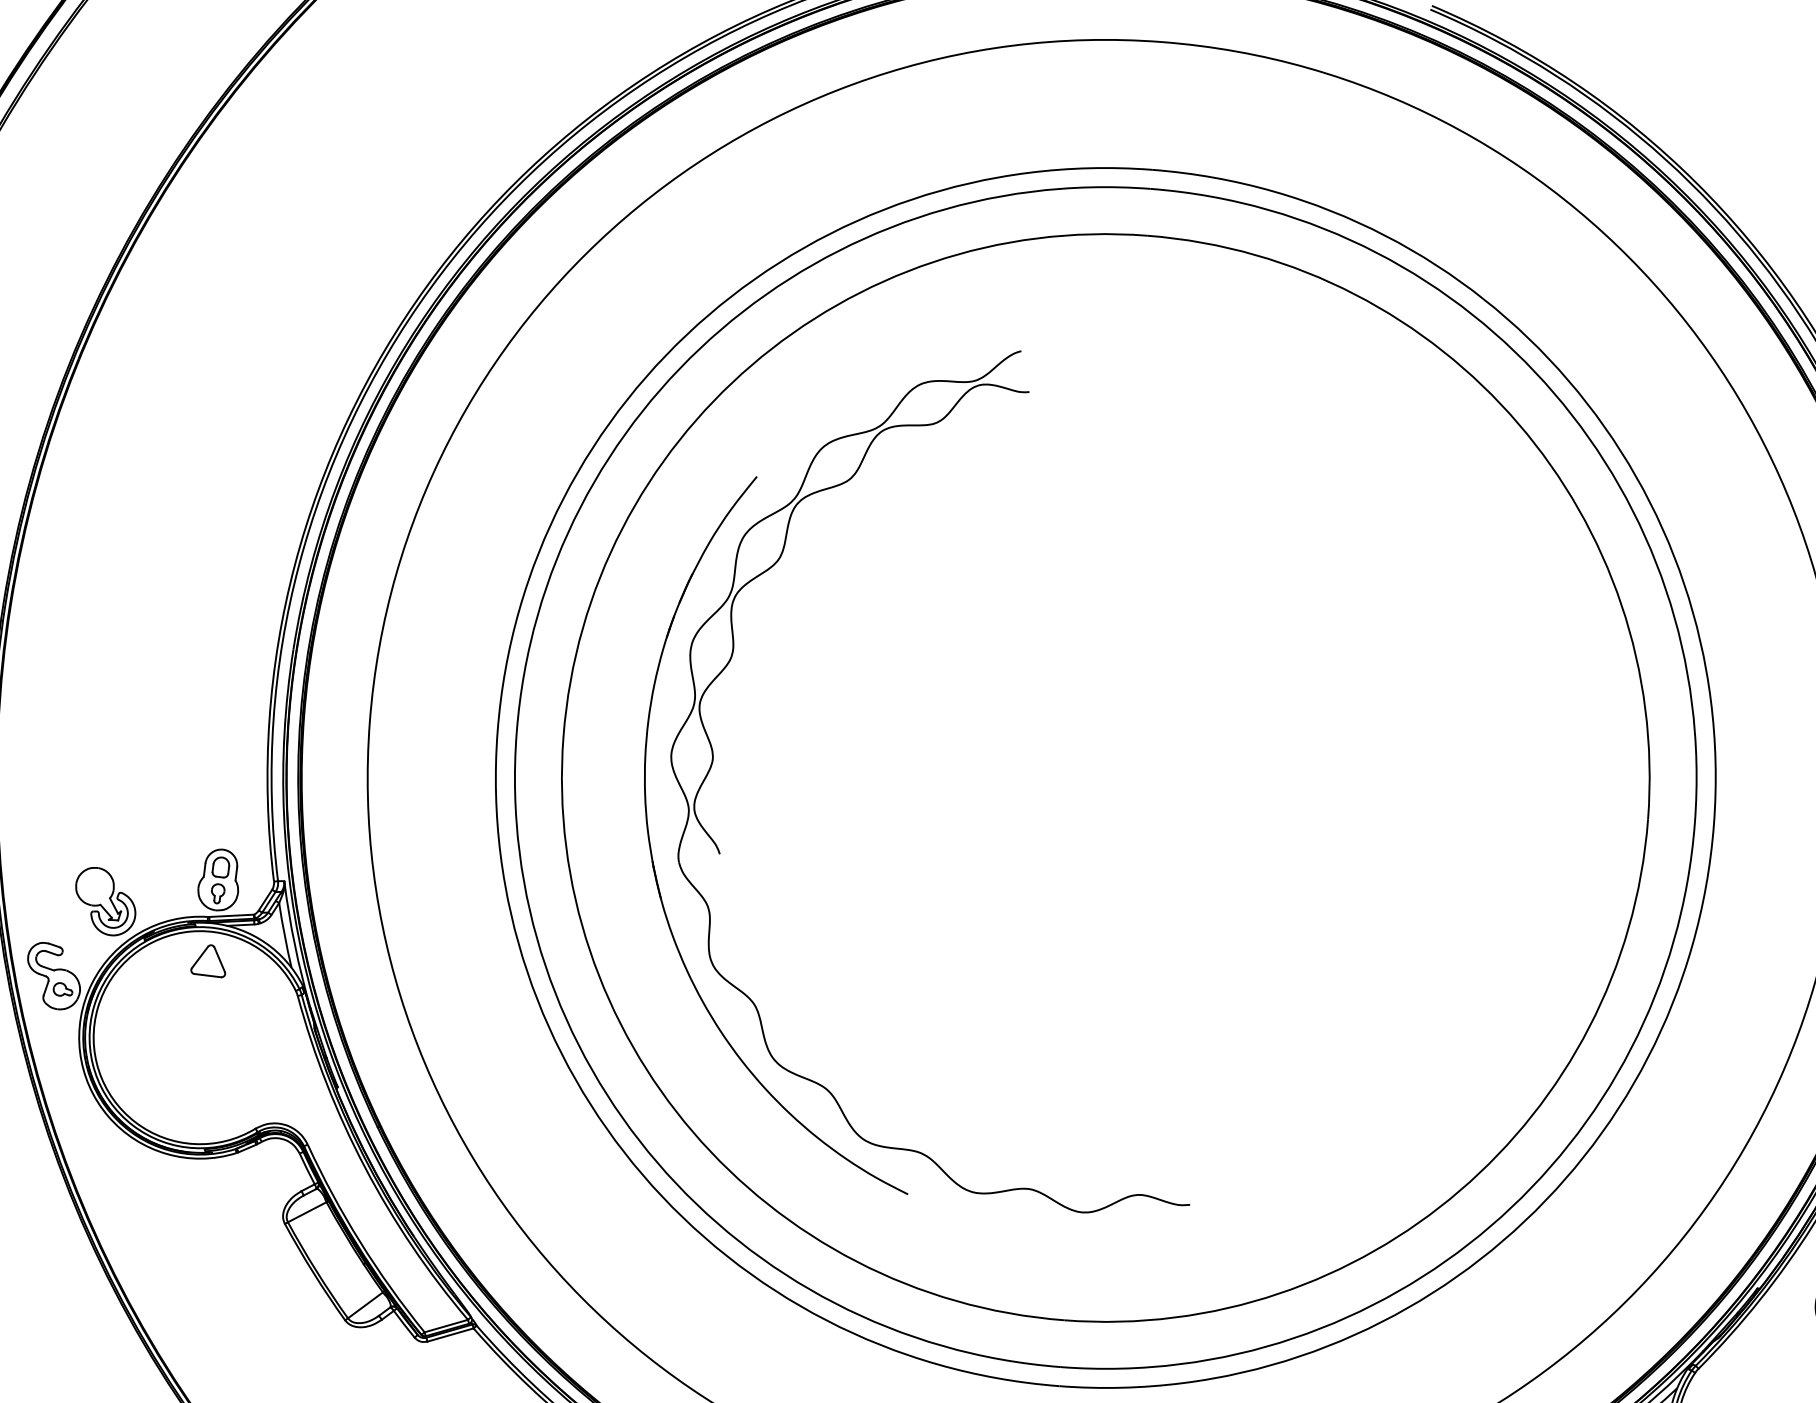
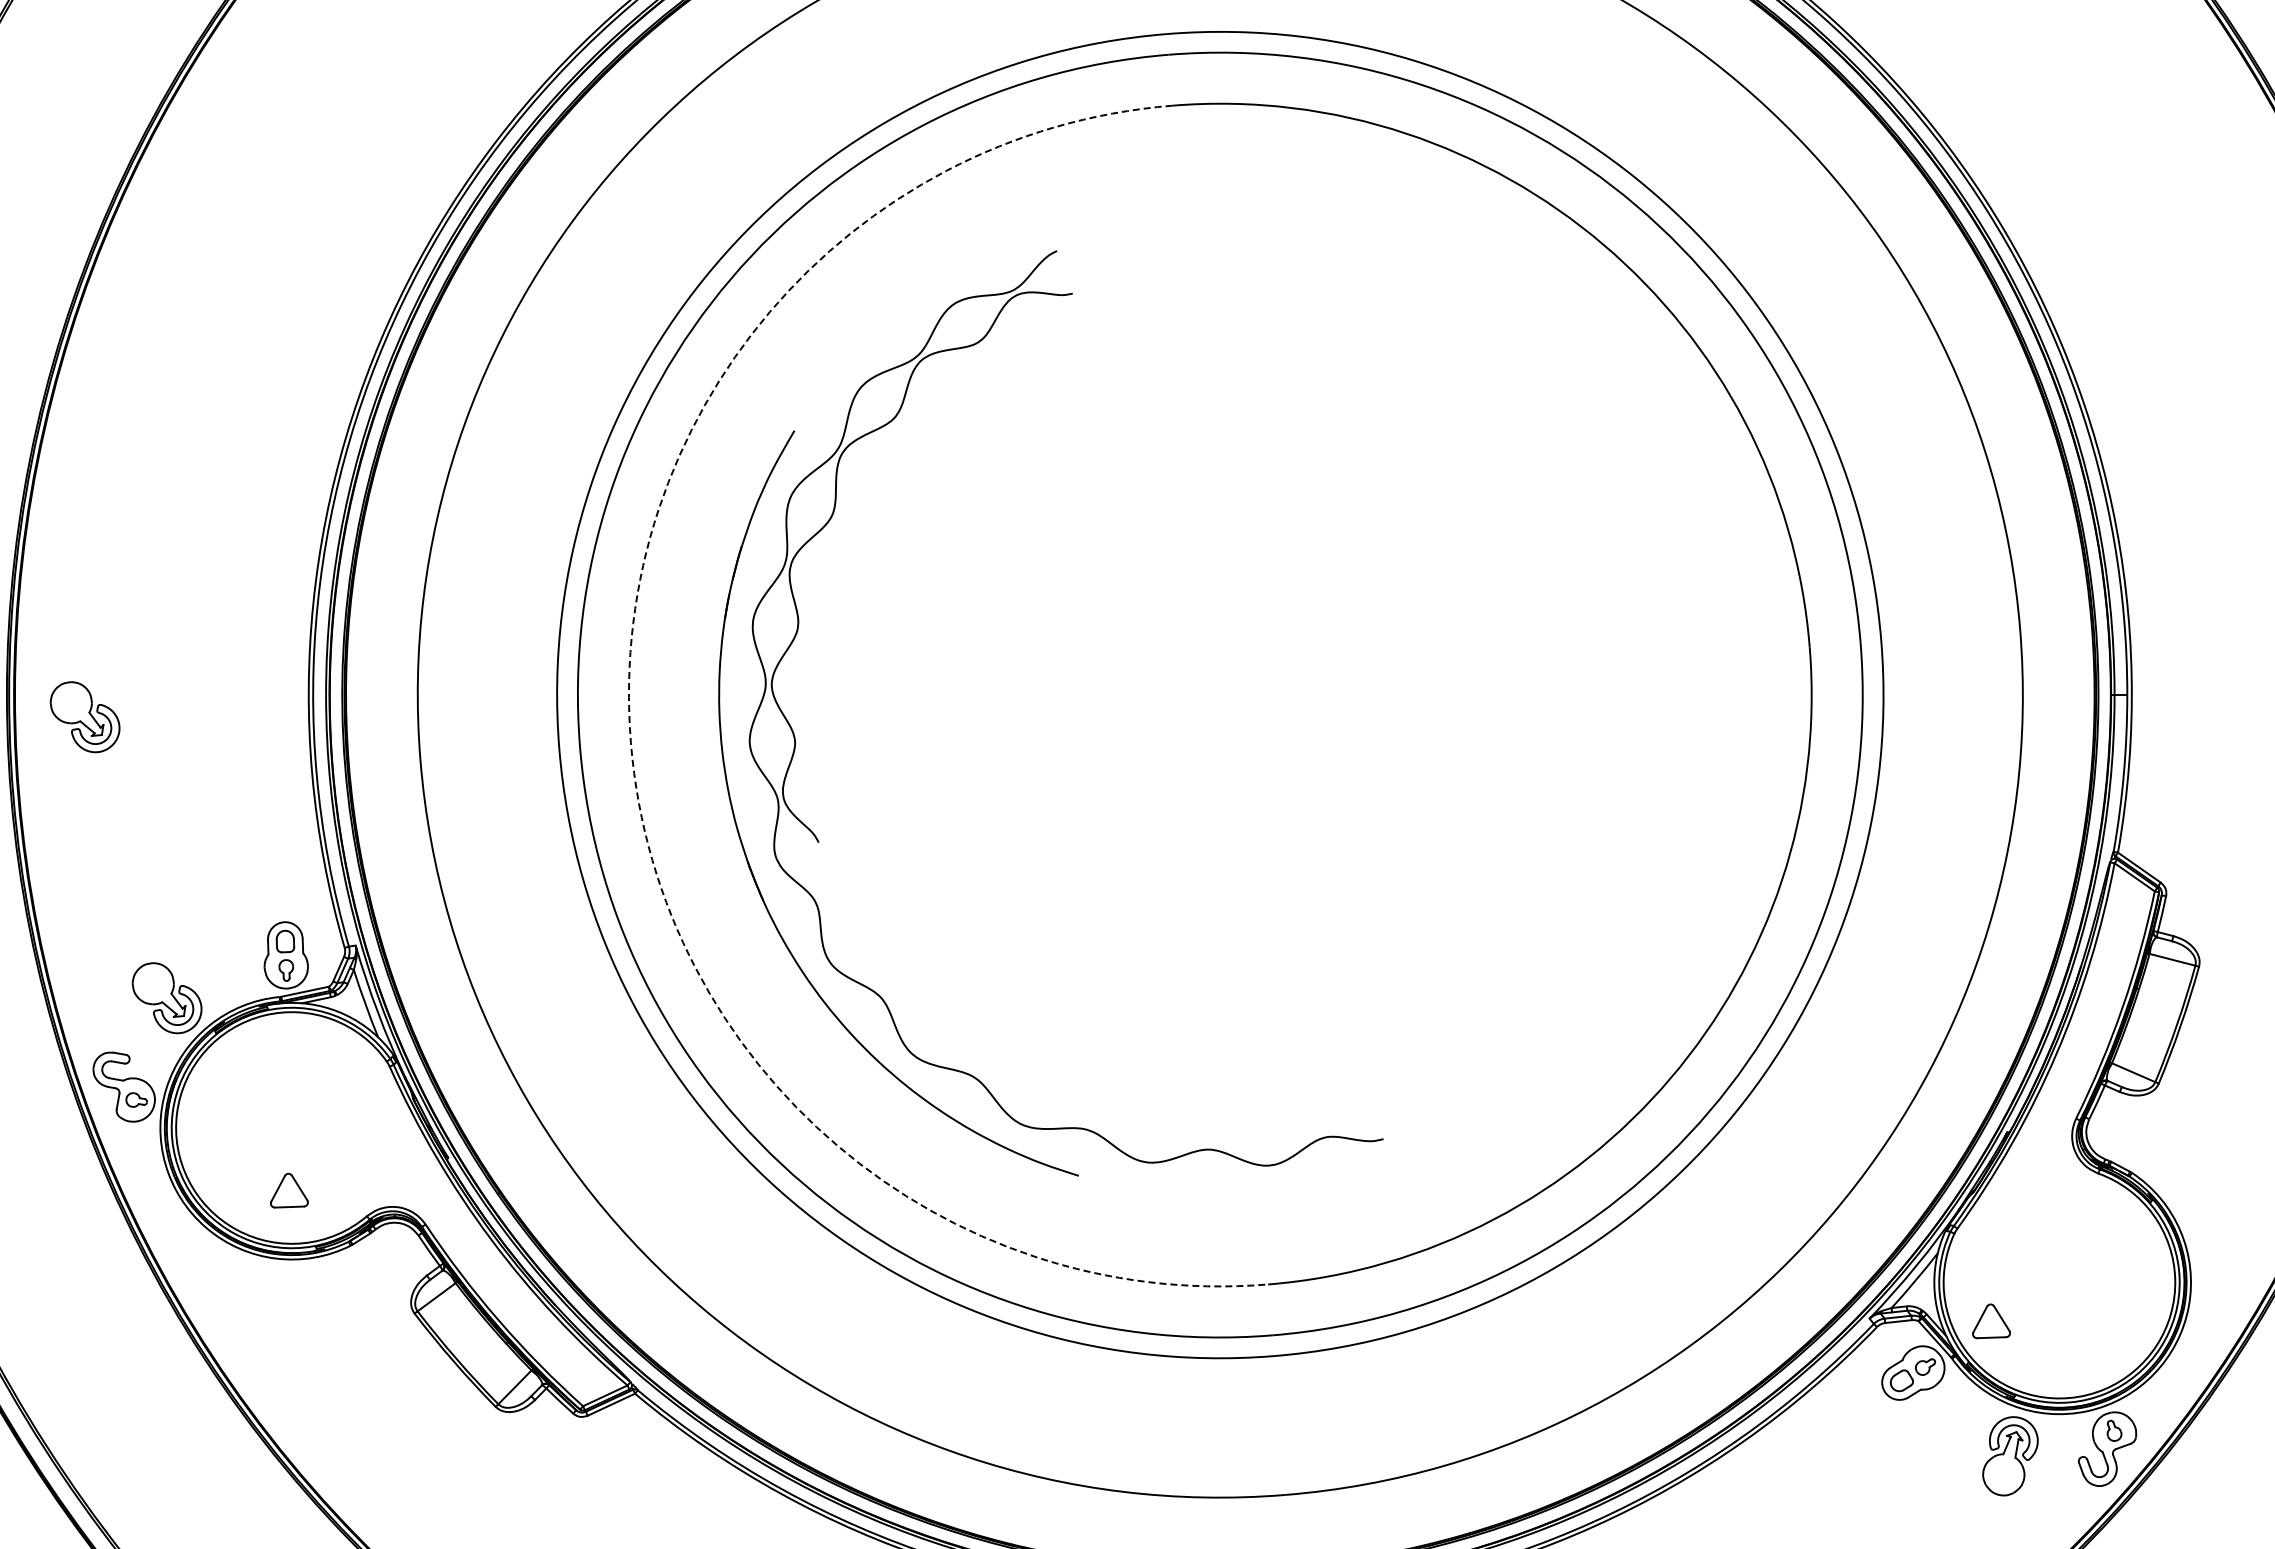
part: (70, 634) -> (84, 717), added
arc: (563, 736) -> (630, 742), solid -> dashed
part: (210, 960) -> (289, 1190), moved

